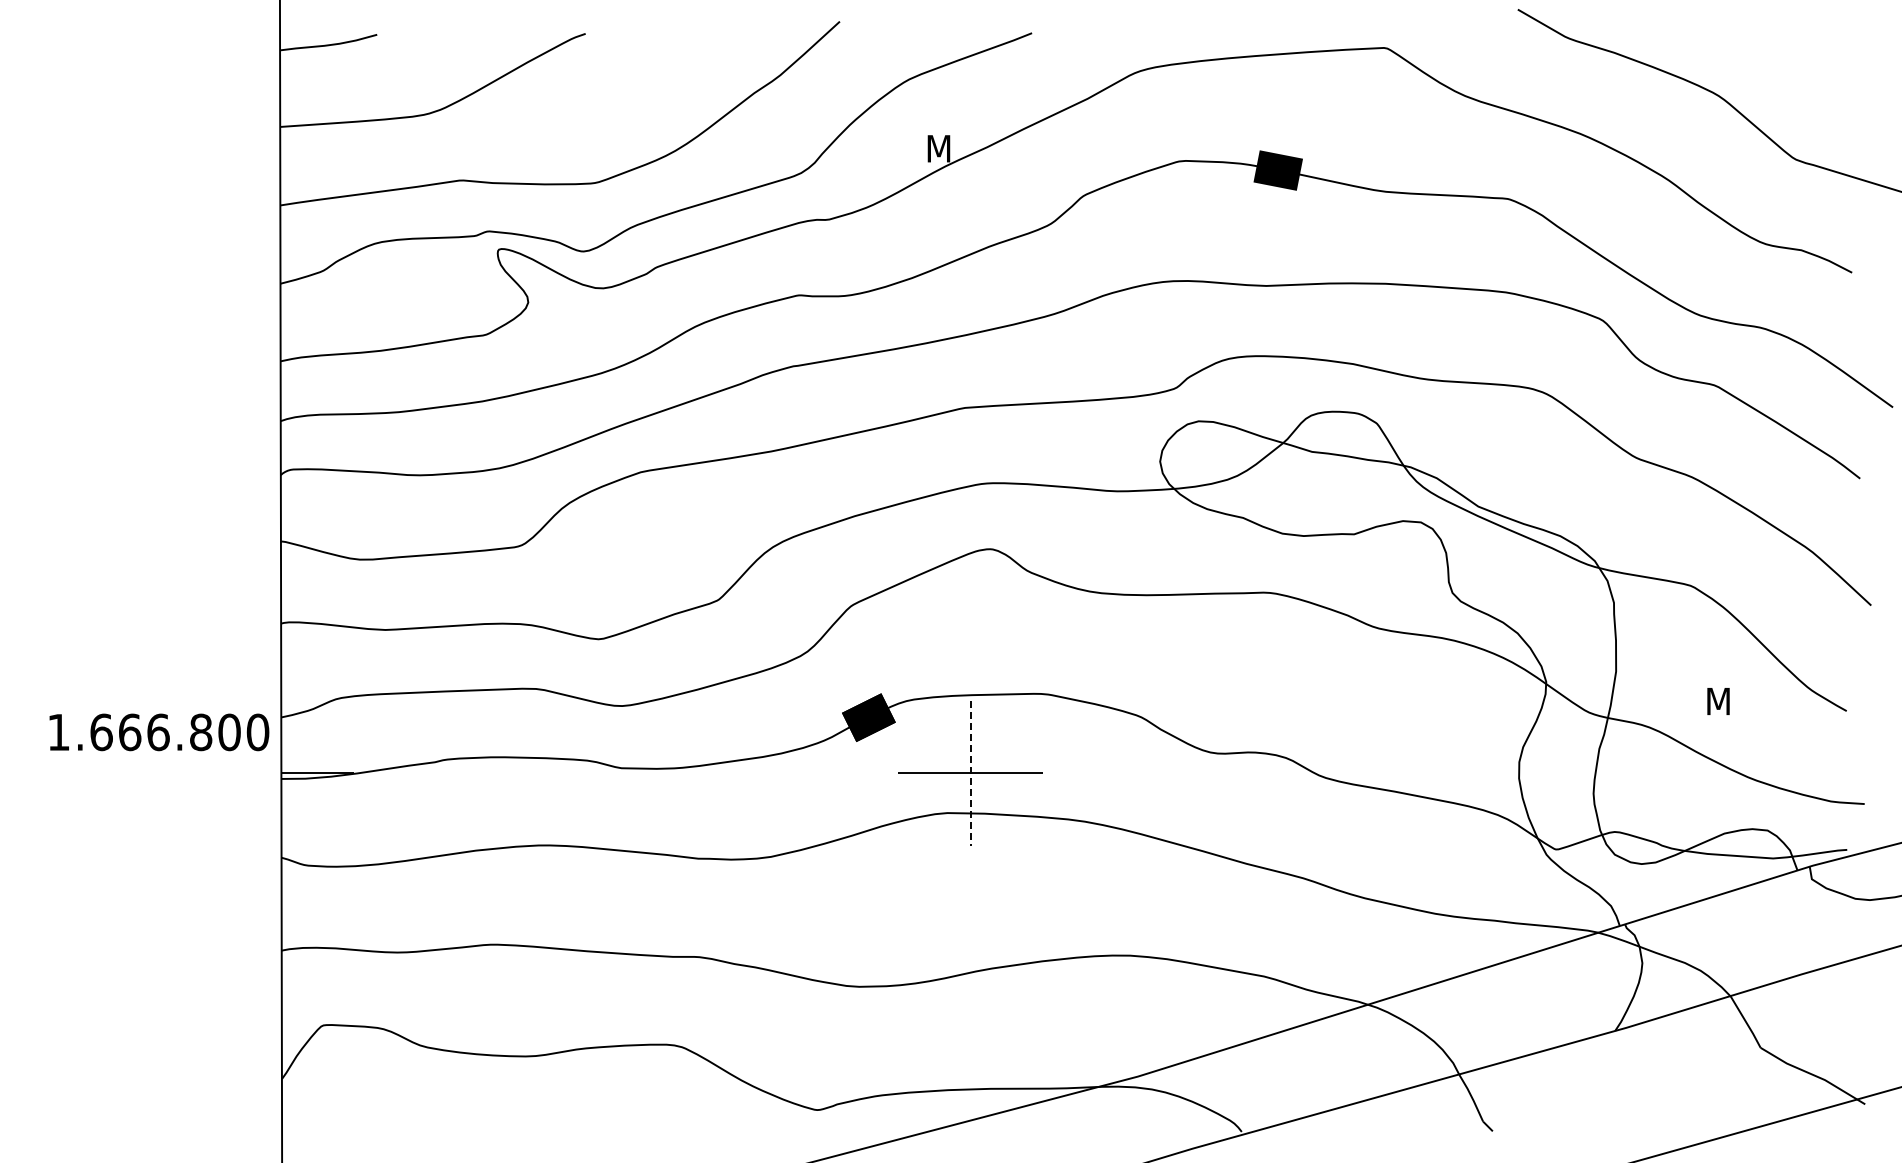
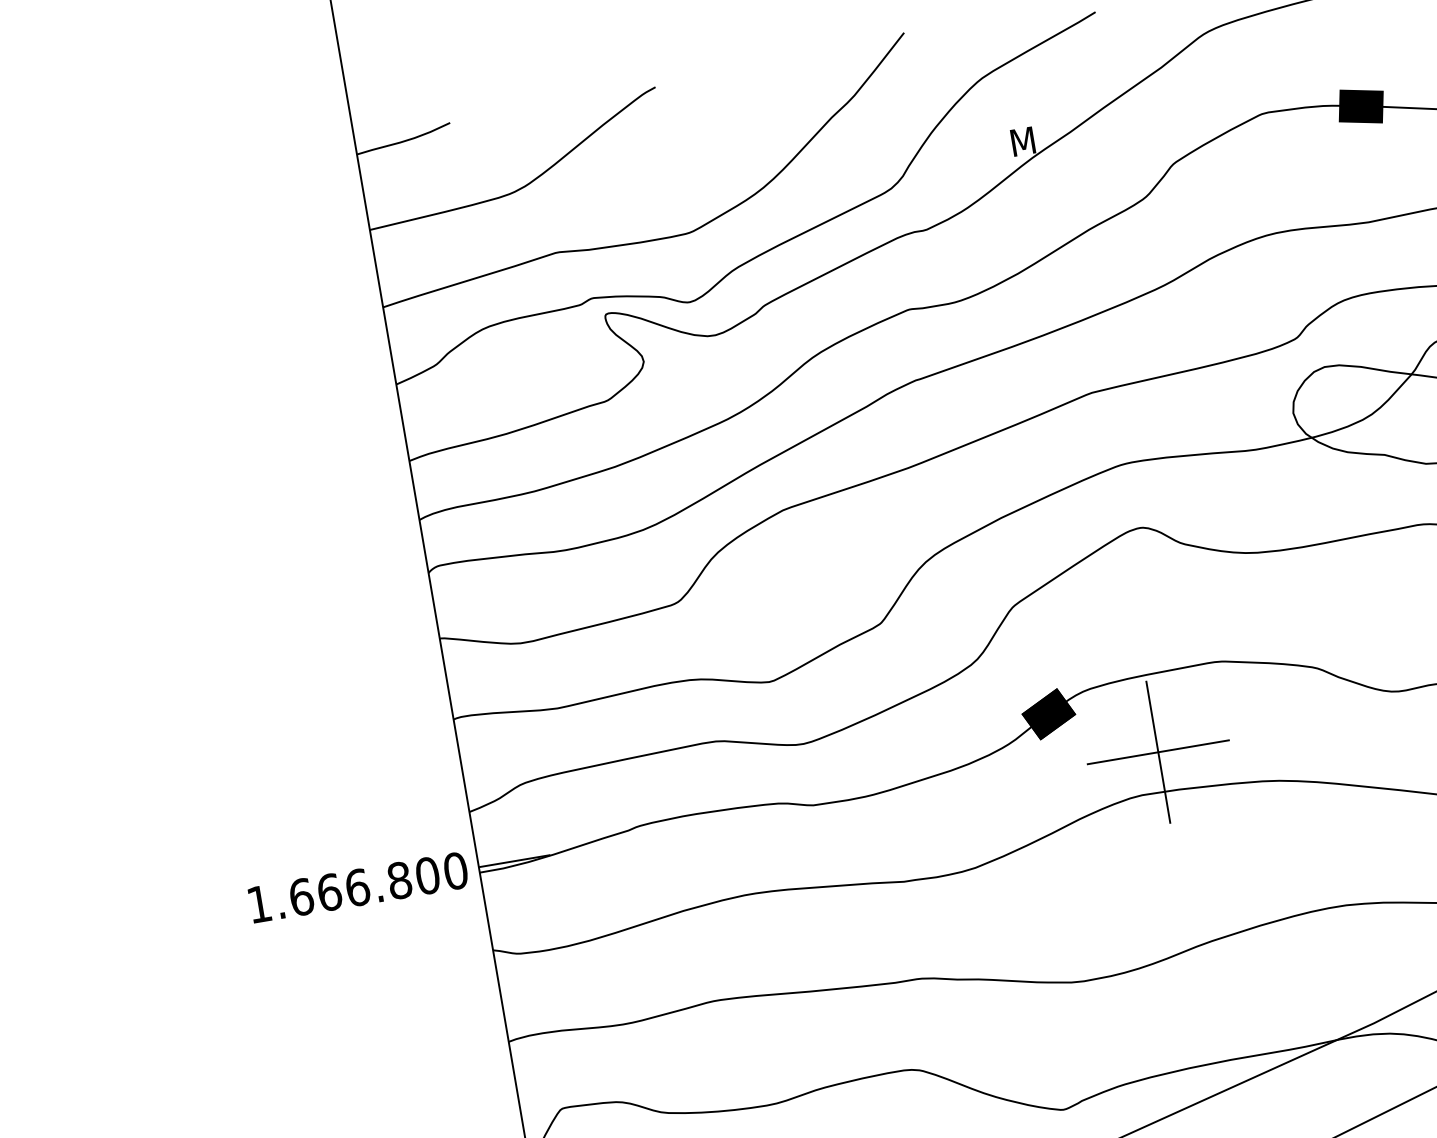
text: (159, 732) -> (358, 887), moved
line: (970, 773) -> (1158, 752), dashed -> solid

